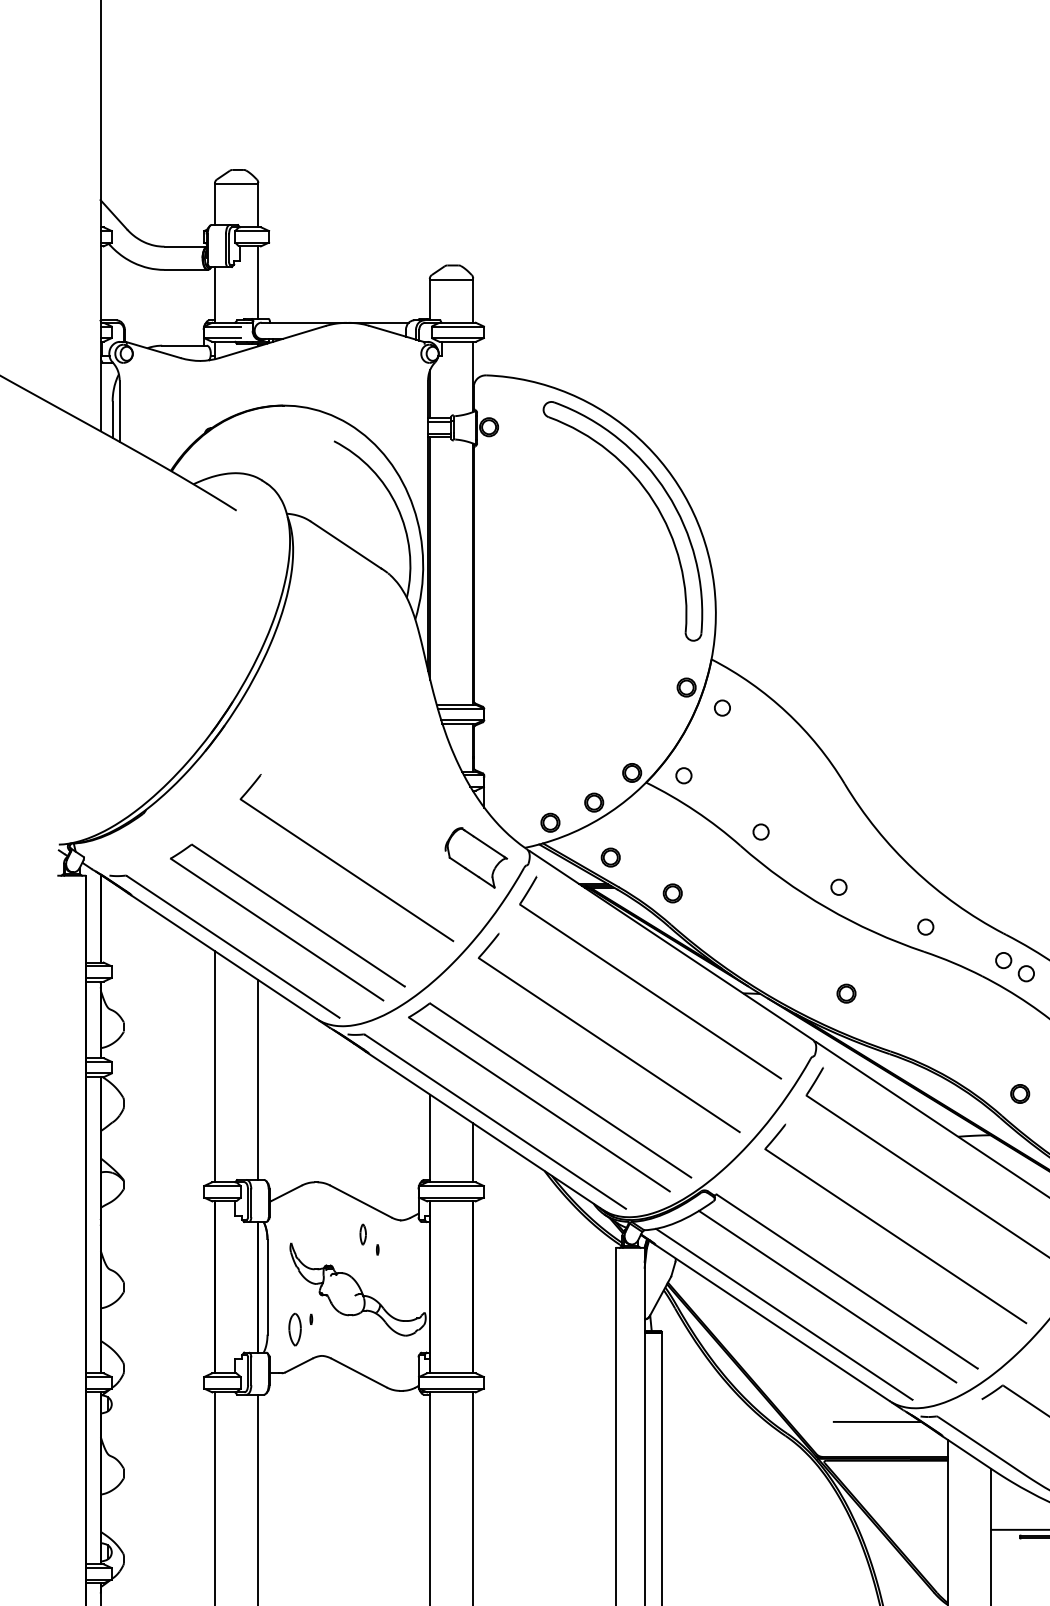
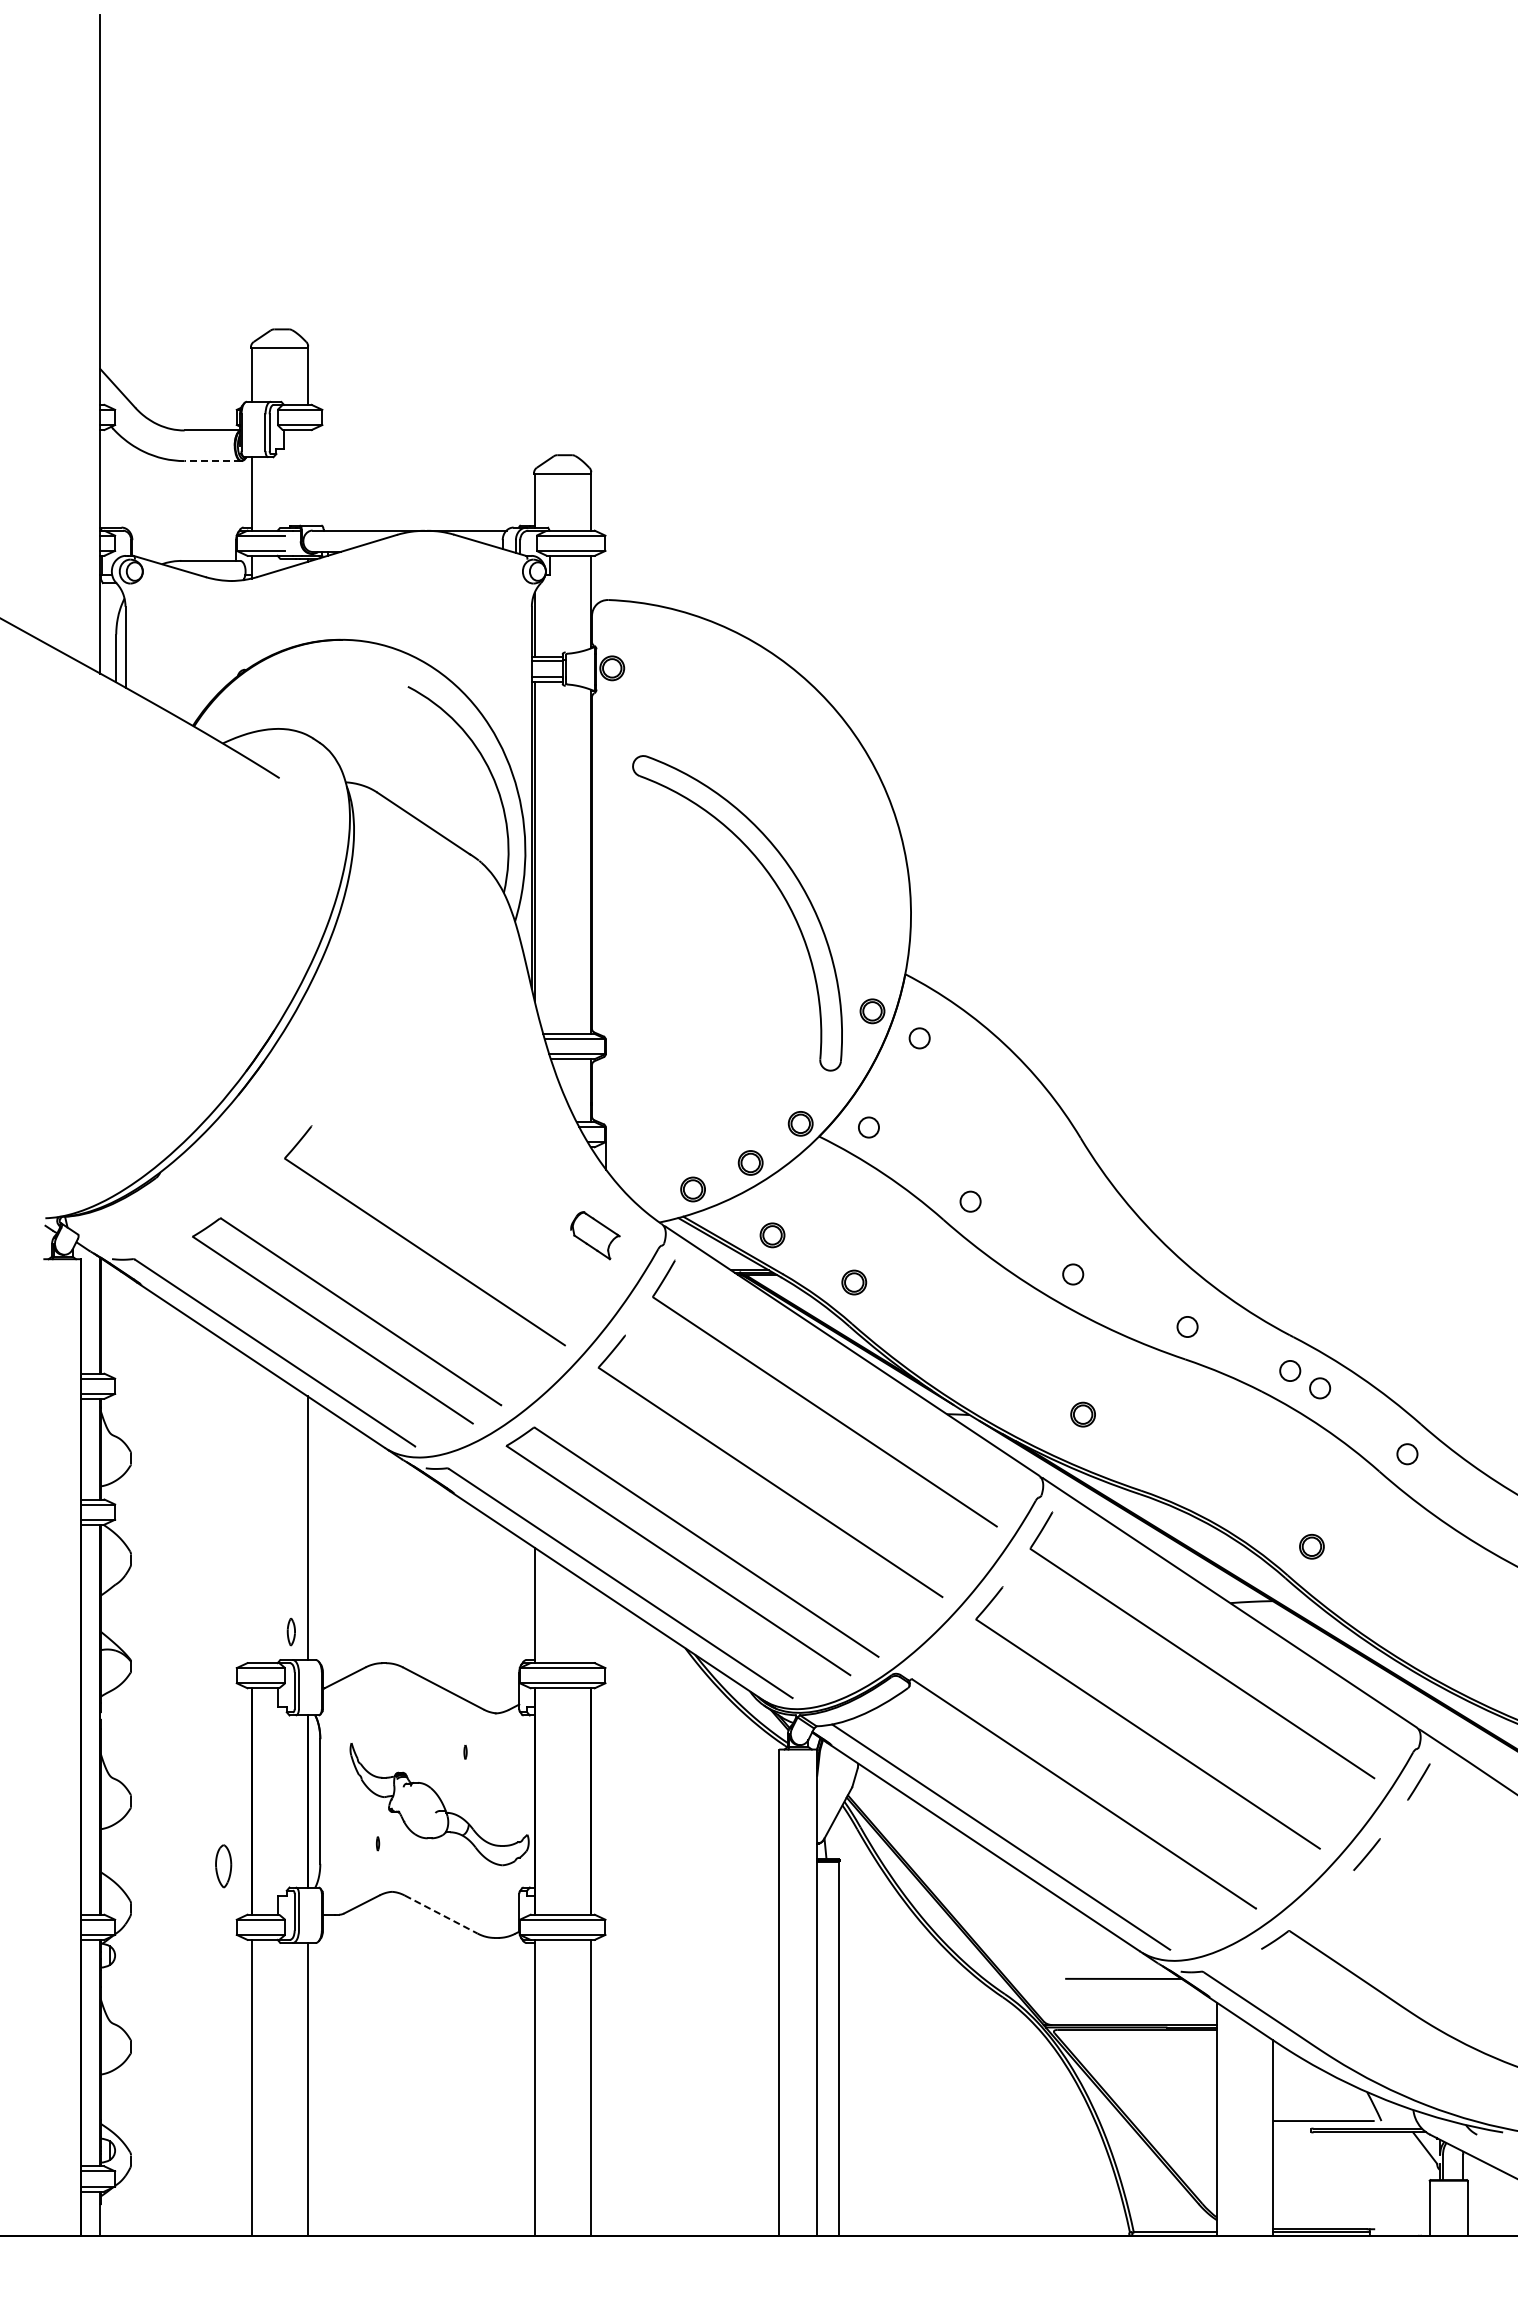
line: (185, 270) -> (212, 461), solid -> dashed
line: (257, 282) -> (307, 477), removed
part: (653, 502) -> (777, 888), moved
part: (476, 857) -> (595, 1235), size x0.6
line: (215, 1066) -> (251, 1510), removed
line: (472, 1152) -> (590, 1624), removed
part: (362, 1234) -> (290, 1631), moved
line: (827, 1296) -> (1057, 1813), removed
part: (294, 1329) -> (223, 1866), moved
line: (359, 1373) -> (441, 1914), solid -> dashed

